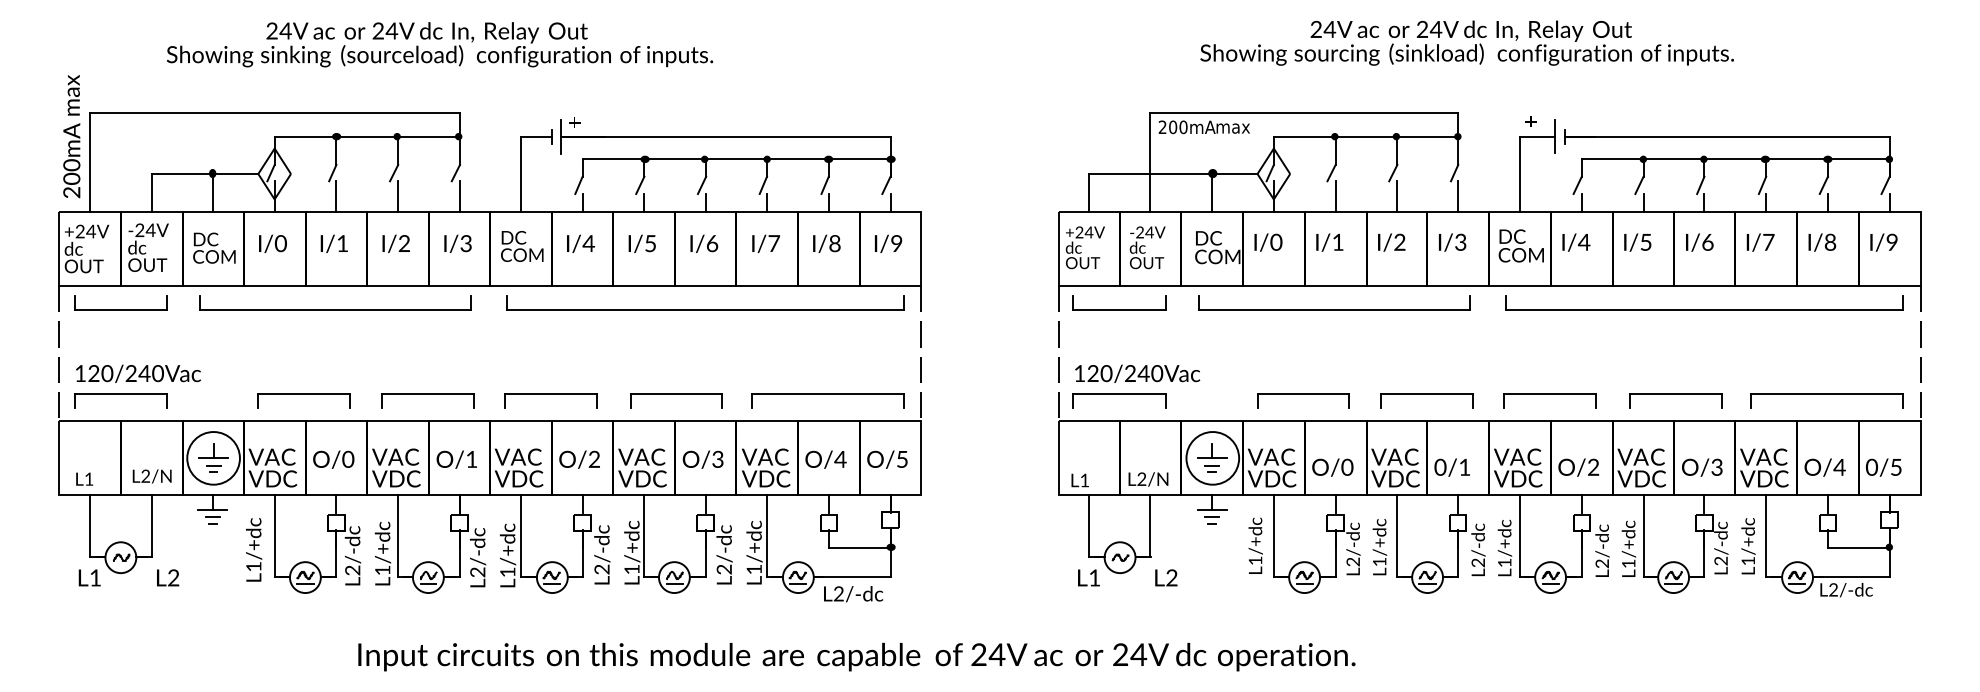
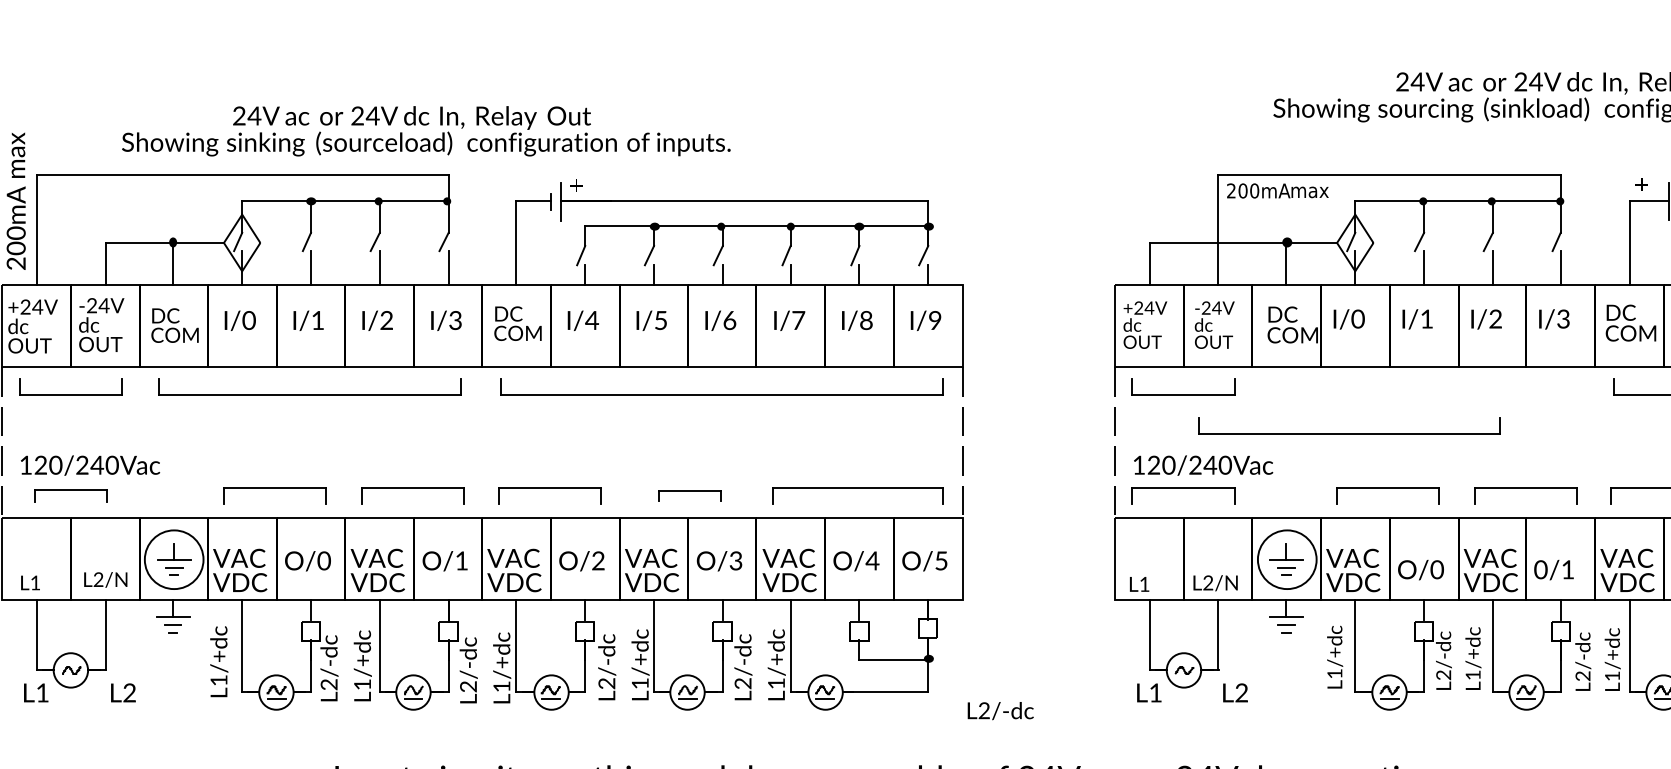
text: (440, 44) -> (426, 131), moved
part: (1334, 309) -> (1349, 432), moved
part: (120, 400) -> (70, 495), size x0.7
part: (676, 400) -> (689, 495), size x0.6
text: (853, 594) -> (1000, 711), moved

